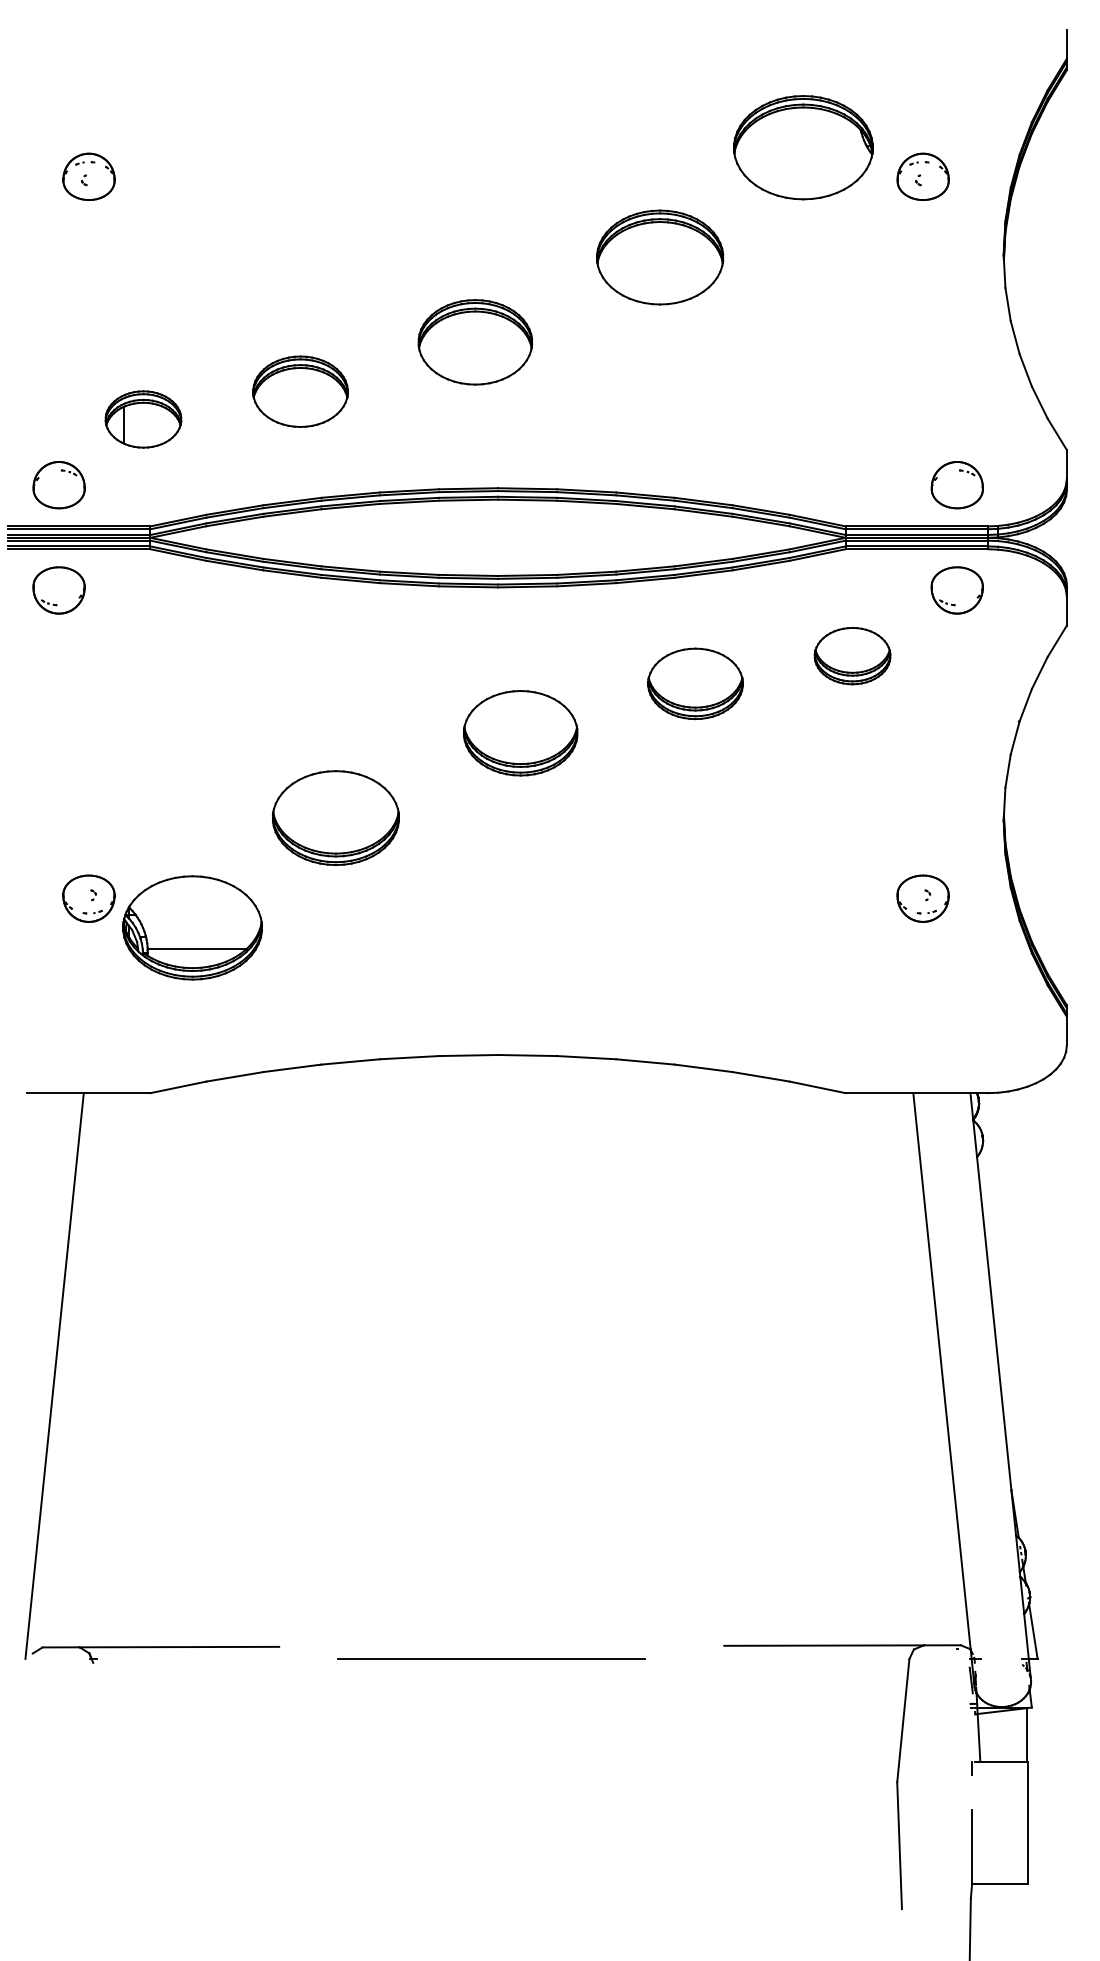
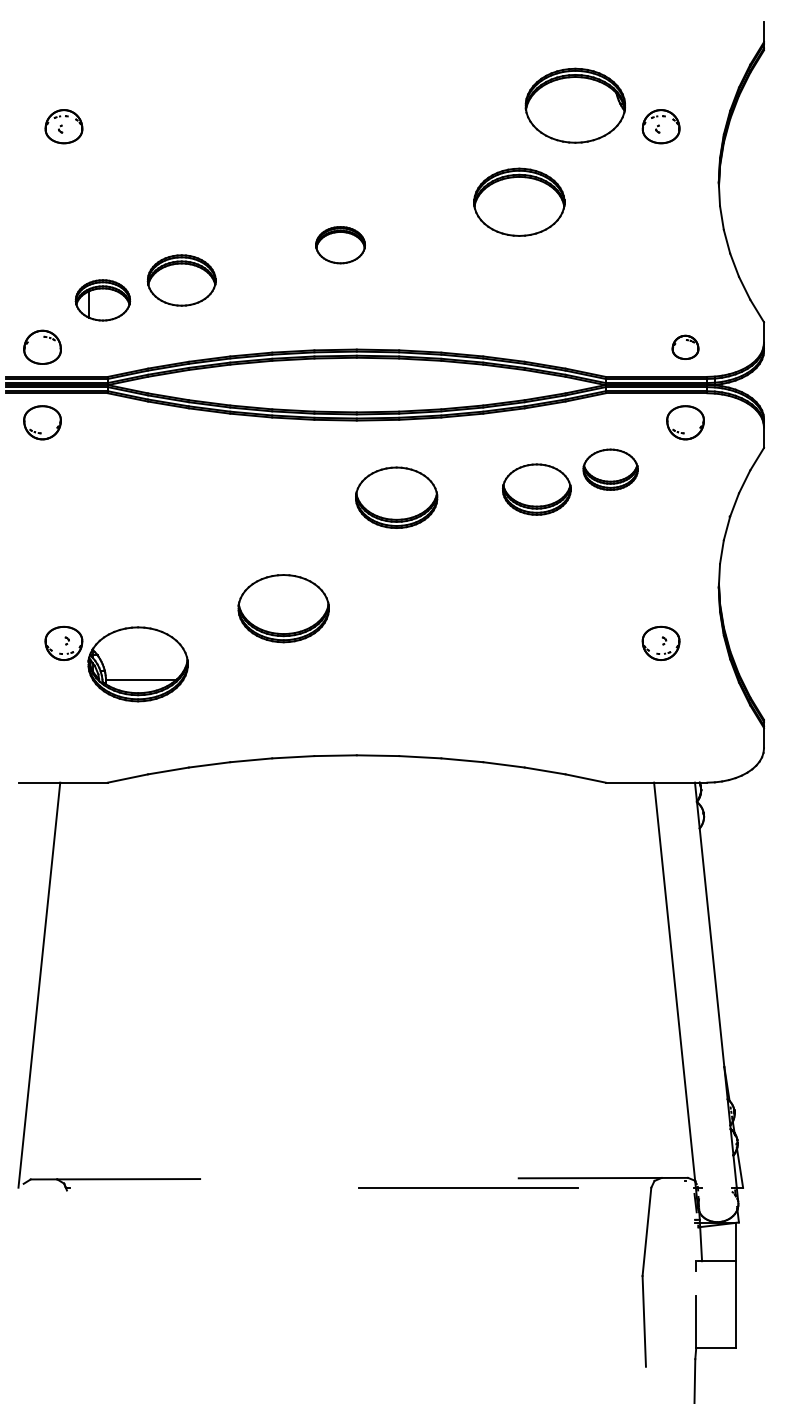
part: (660, 257) -> (519, 202), moved
part: (475, 342) -> (340, 245), size x0.6
part: (300, 391) -> (181, 280), moved
part: (956, 485) -> (685, 347), size x0.7
part: (695, 683) -> (536, 489), moved
part: (520, 733) -> (396, 497), moved
part: (335, 817) -> (283, 608), moved
line: (491, 1658) -> (468, 1187), moved

